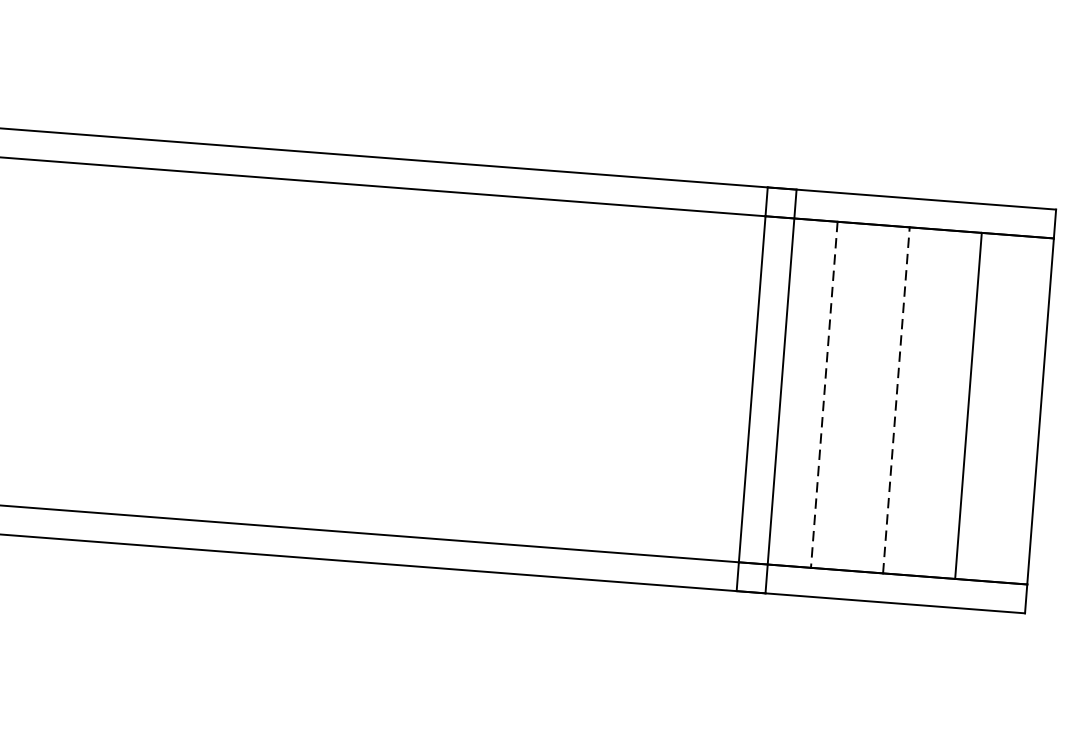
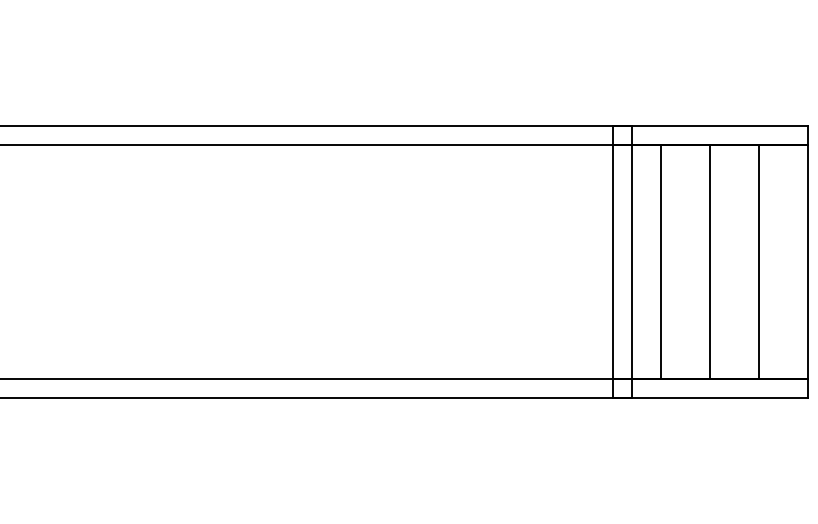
line: (824, 394) -> (661, 261), dashed -> solid
line: (897, 399) -> (710, 261), dashed -> solid

